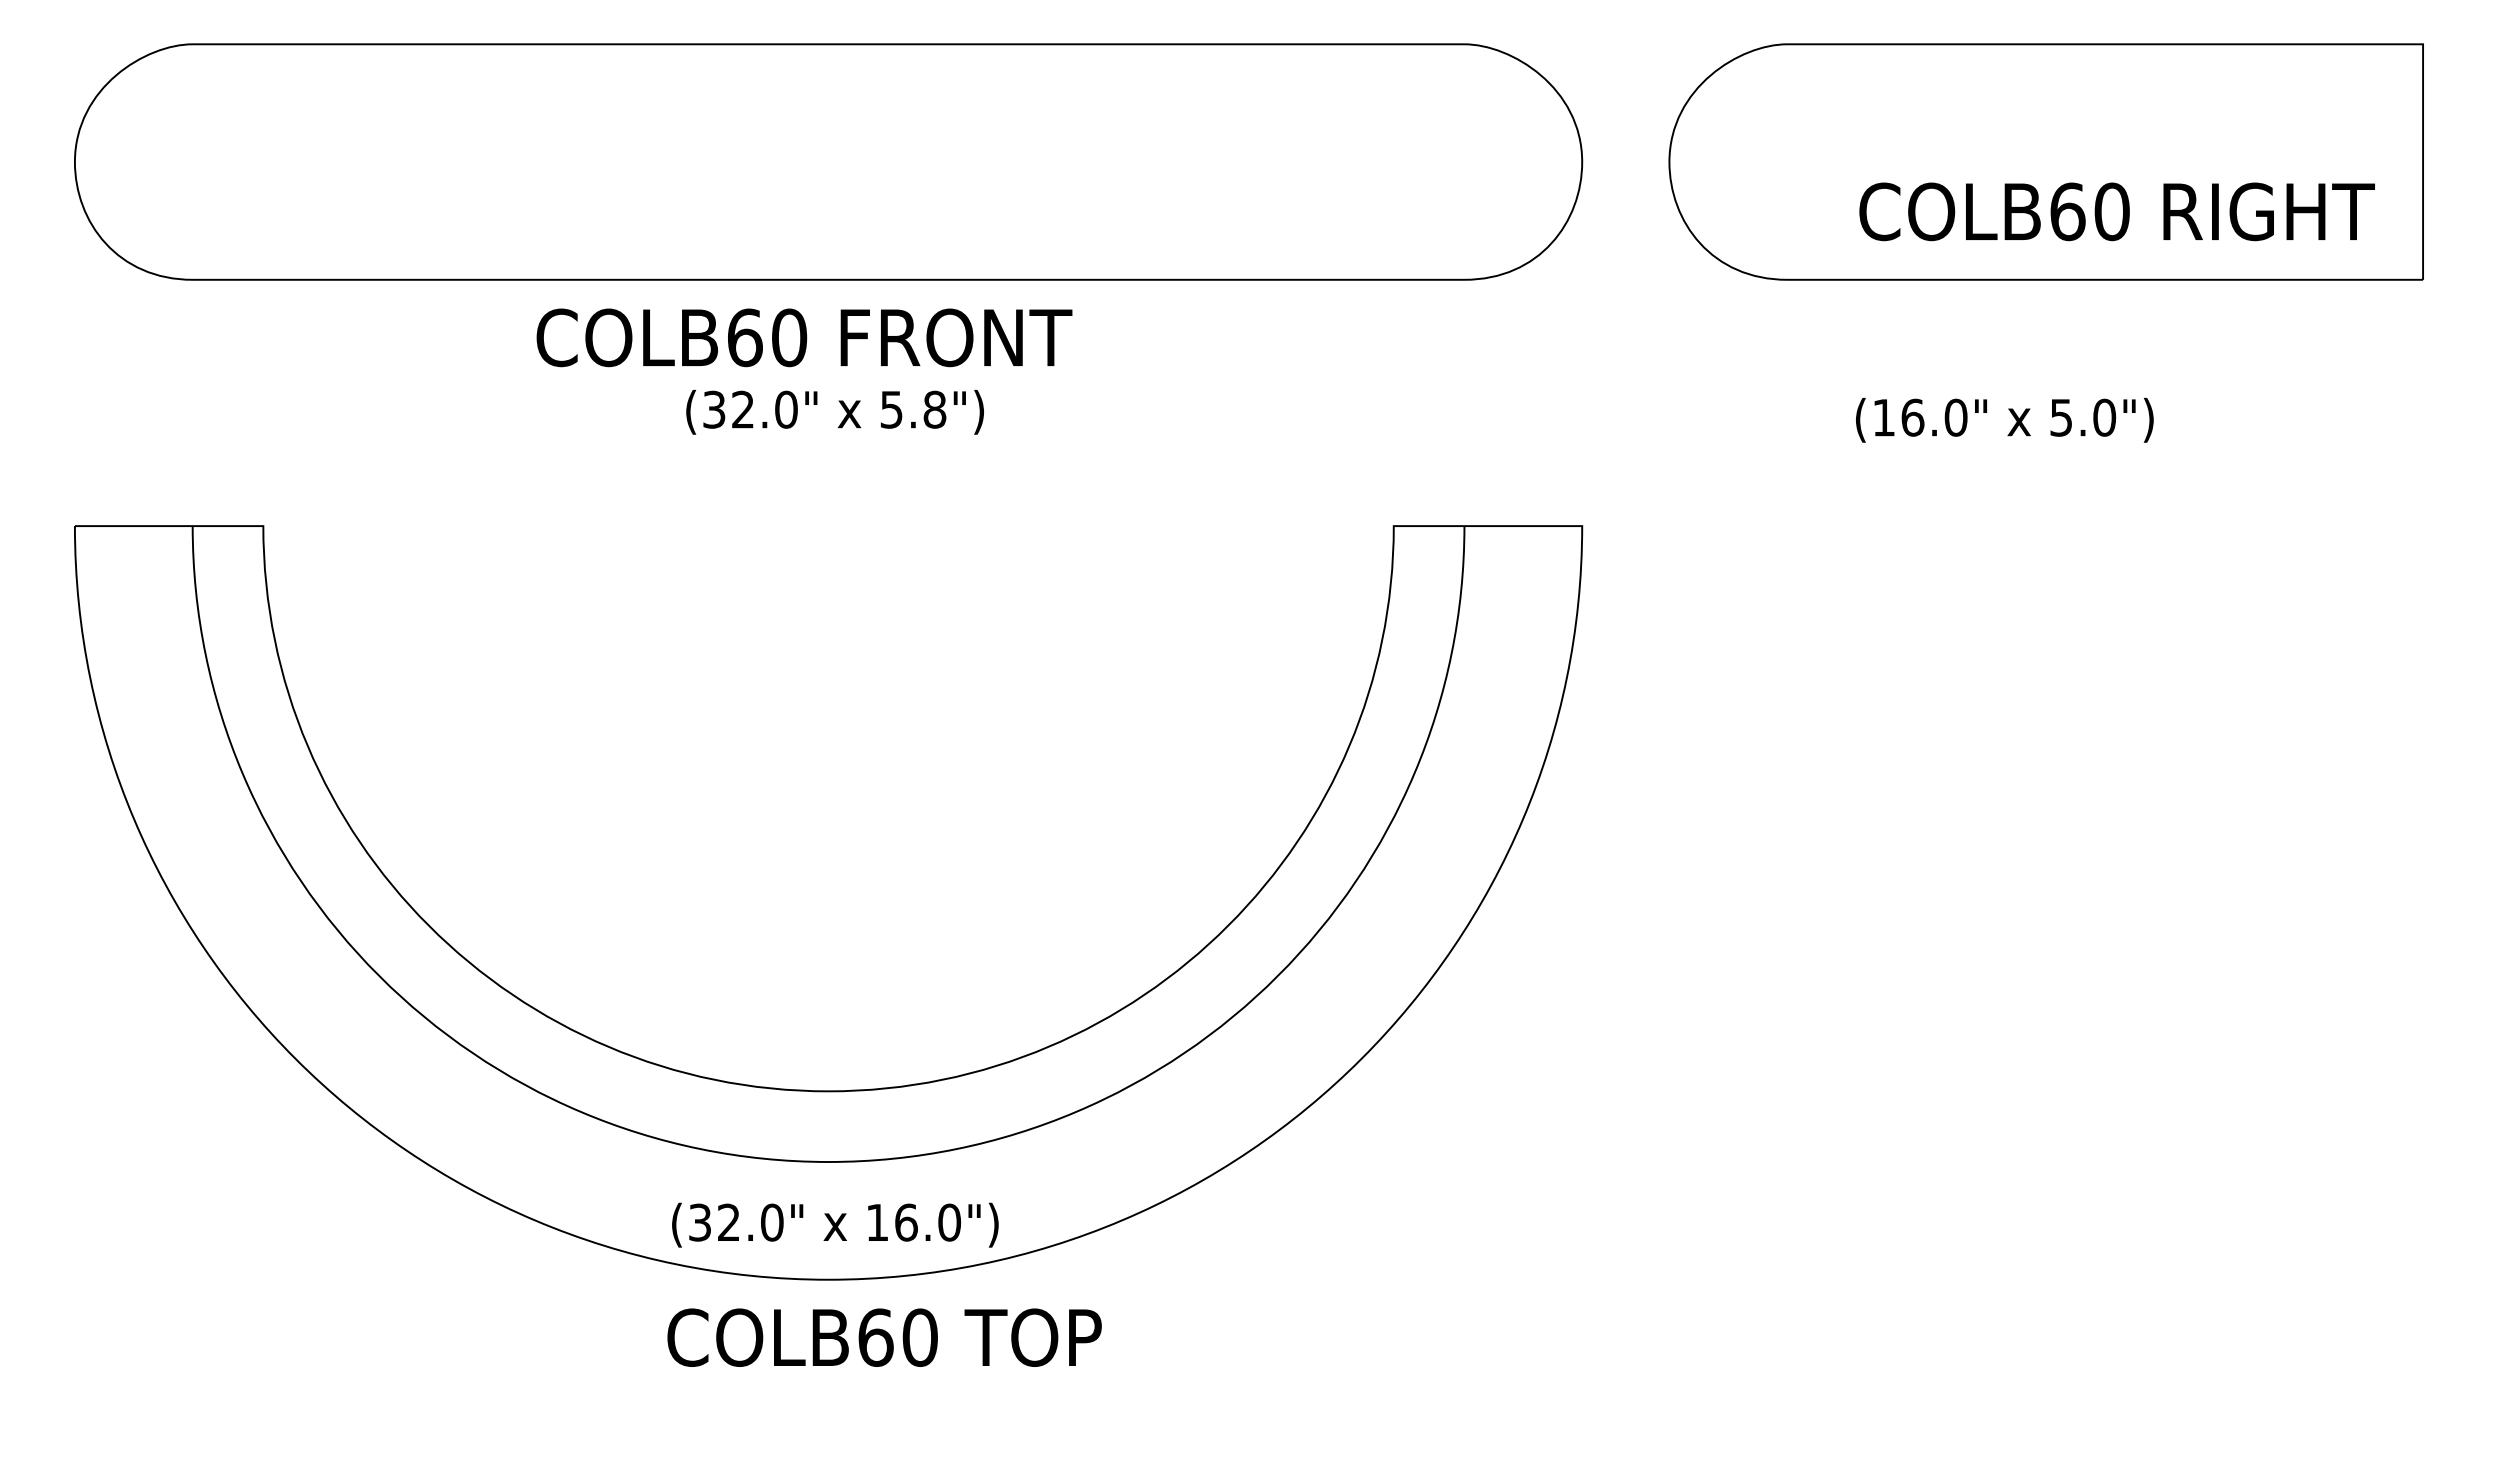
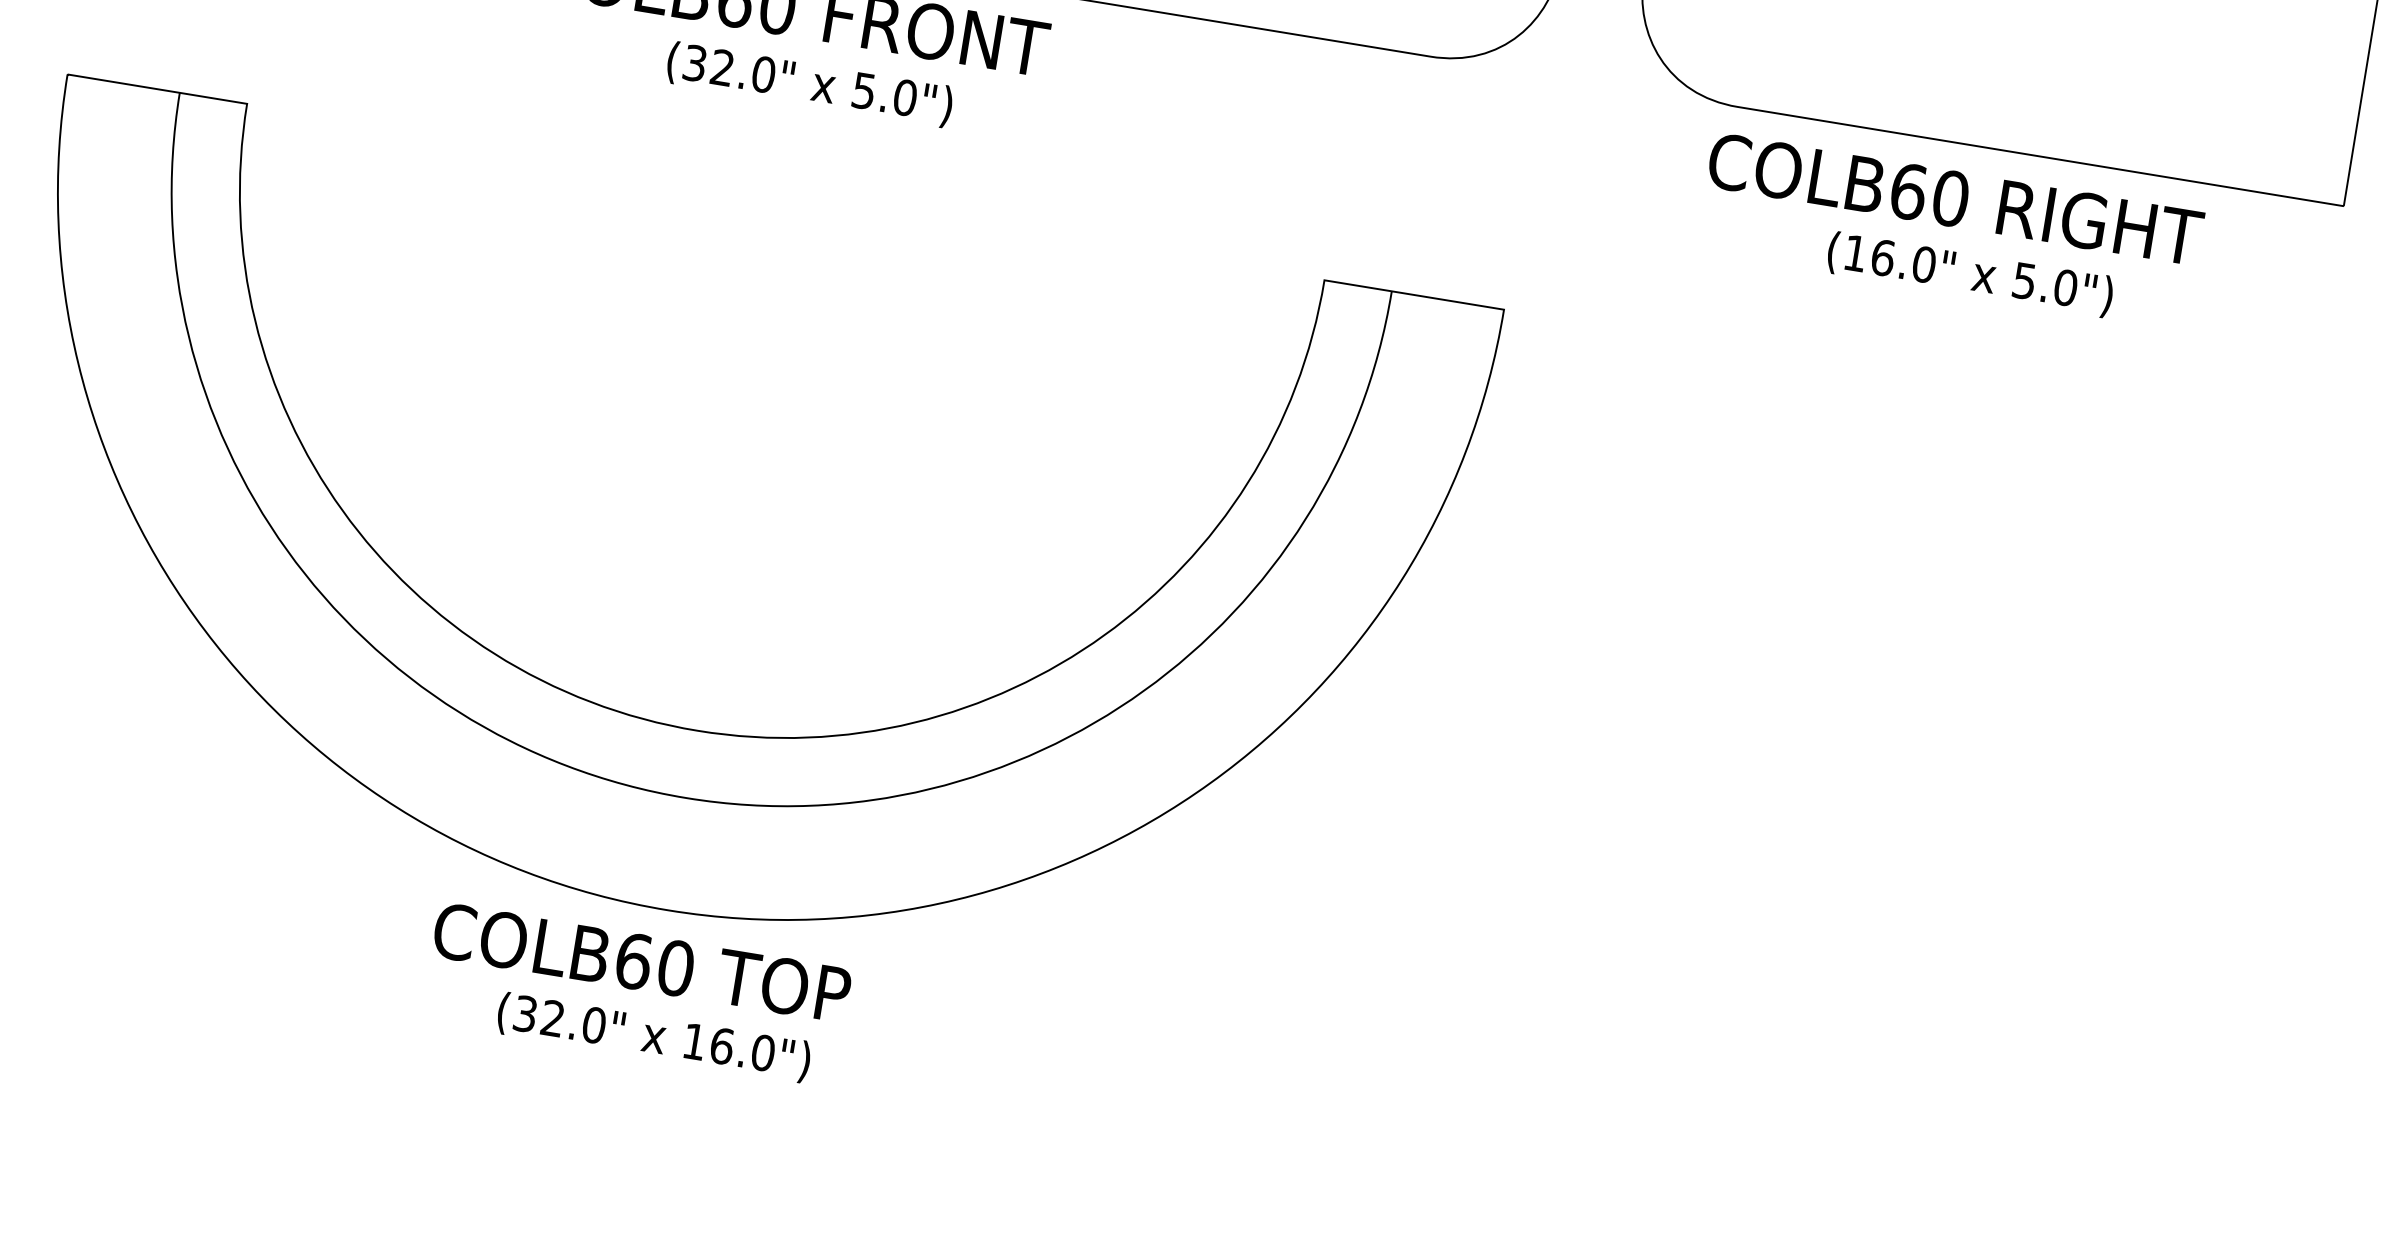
text: (2116, 211) -> (1954, 198), moved
text: (934, 409) -> (904, 97), 5.8") -> 5.0")
text: (2004, 420) -> (1969, 274), moved
text: (835, 1224) -> (654, 1036), moved
text: (884, 1337) -> (641, 962), moved

